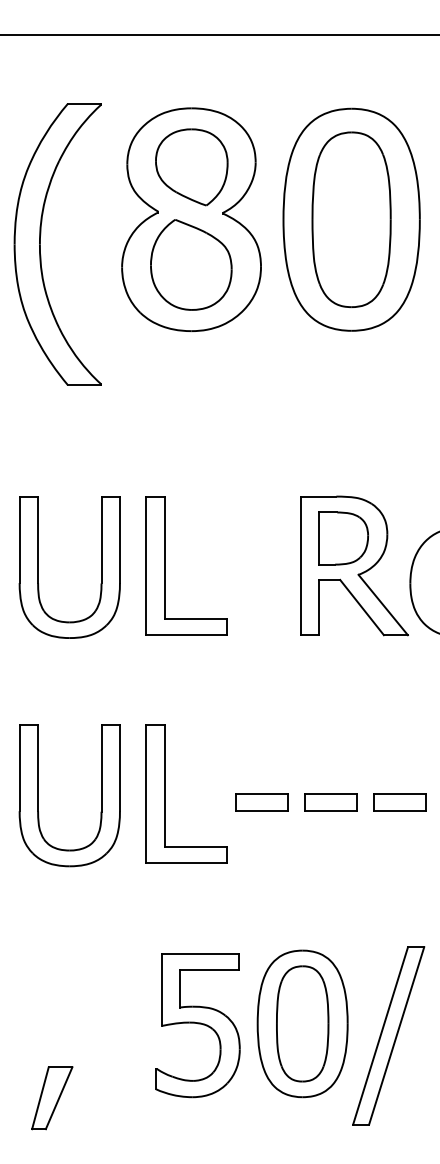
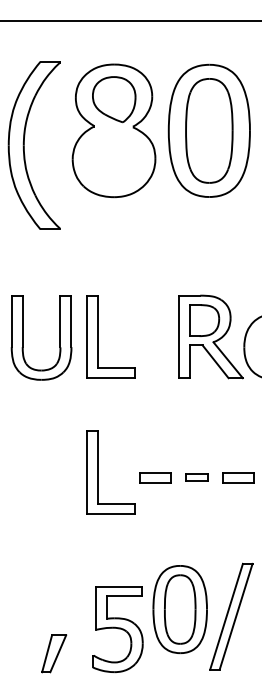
part: (190, 264) -> (113, 157), removed
part: (39, 795) -> (23, 473), removed
part: (330, 802) -> (196, 477), size x0.7
part: (197, 1025) -> (117, 629), moved
part: (52, 1097) -> (54, 653), moved

